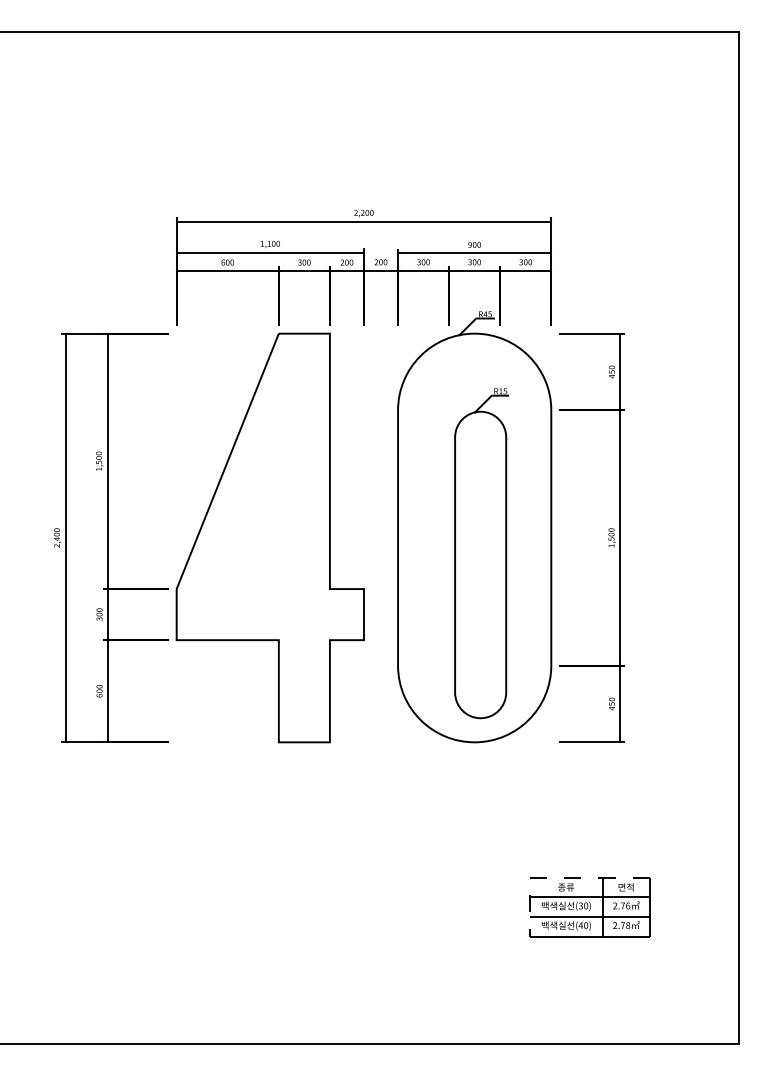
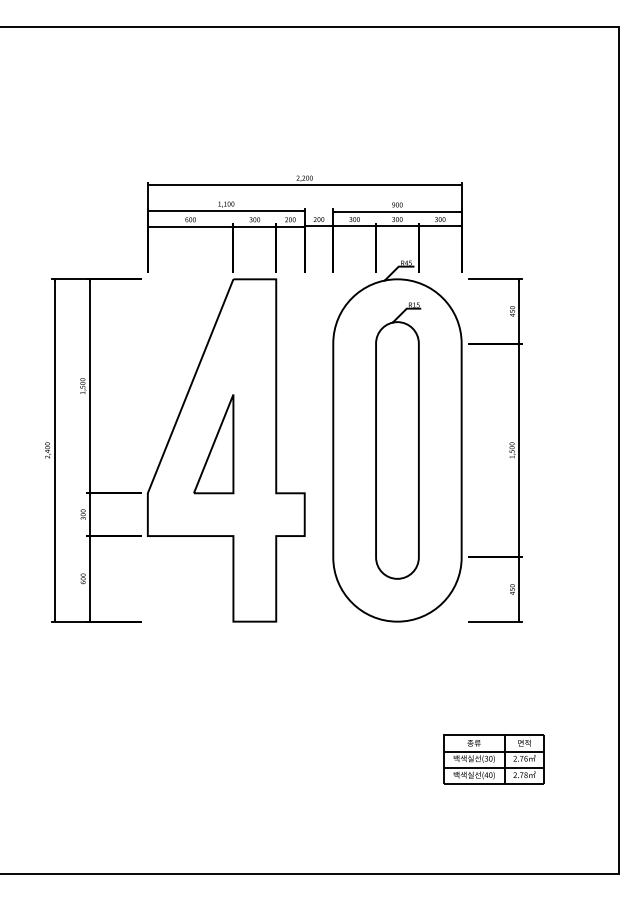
part: (255, 530) -> (213, 444), added
part: (481, 553) -> (398, 440), moved
line: (559, 878) -> (468, 735), dashed -> solid

